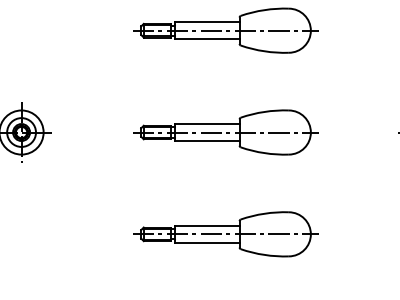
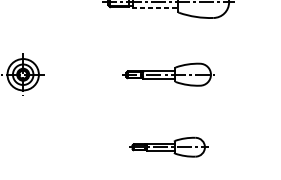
line: (207, 39) -> (155, 8), solid -> dashed
part: (225, 132) -> (168, 74), size x0.7
part: (225, 234) -> (168, 147), size x0.6

